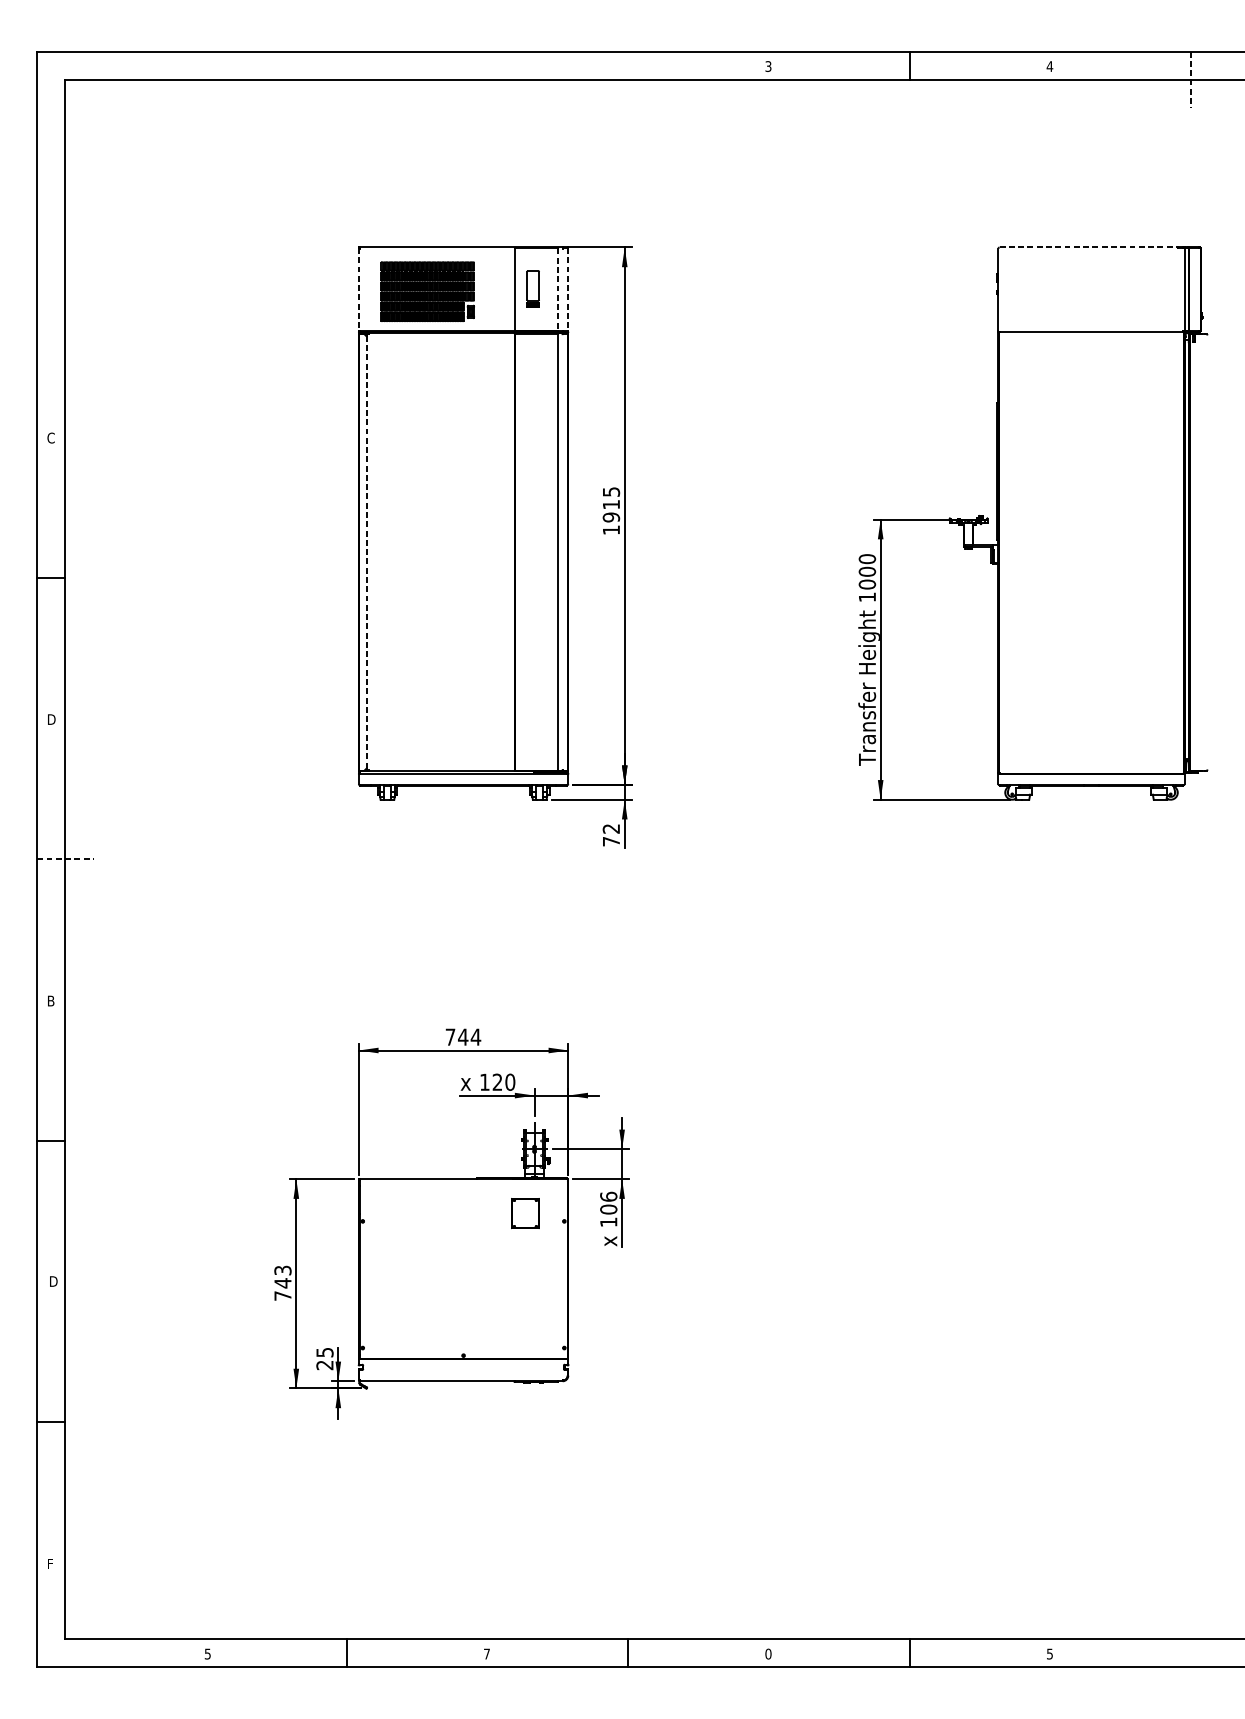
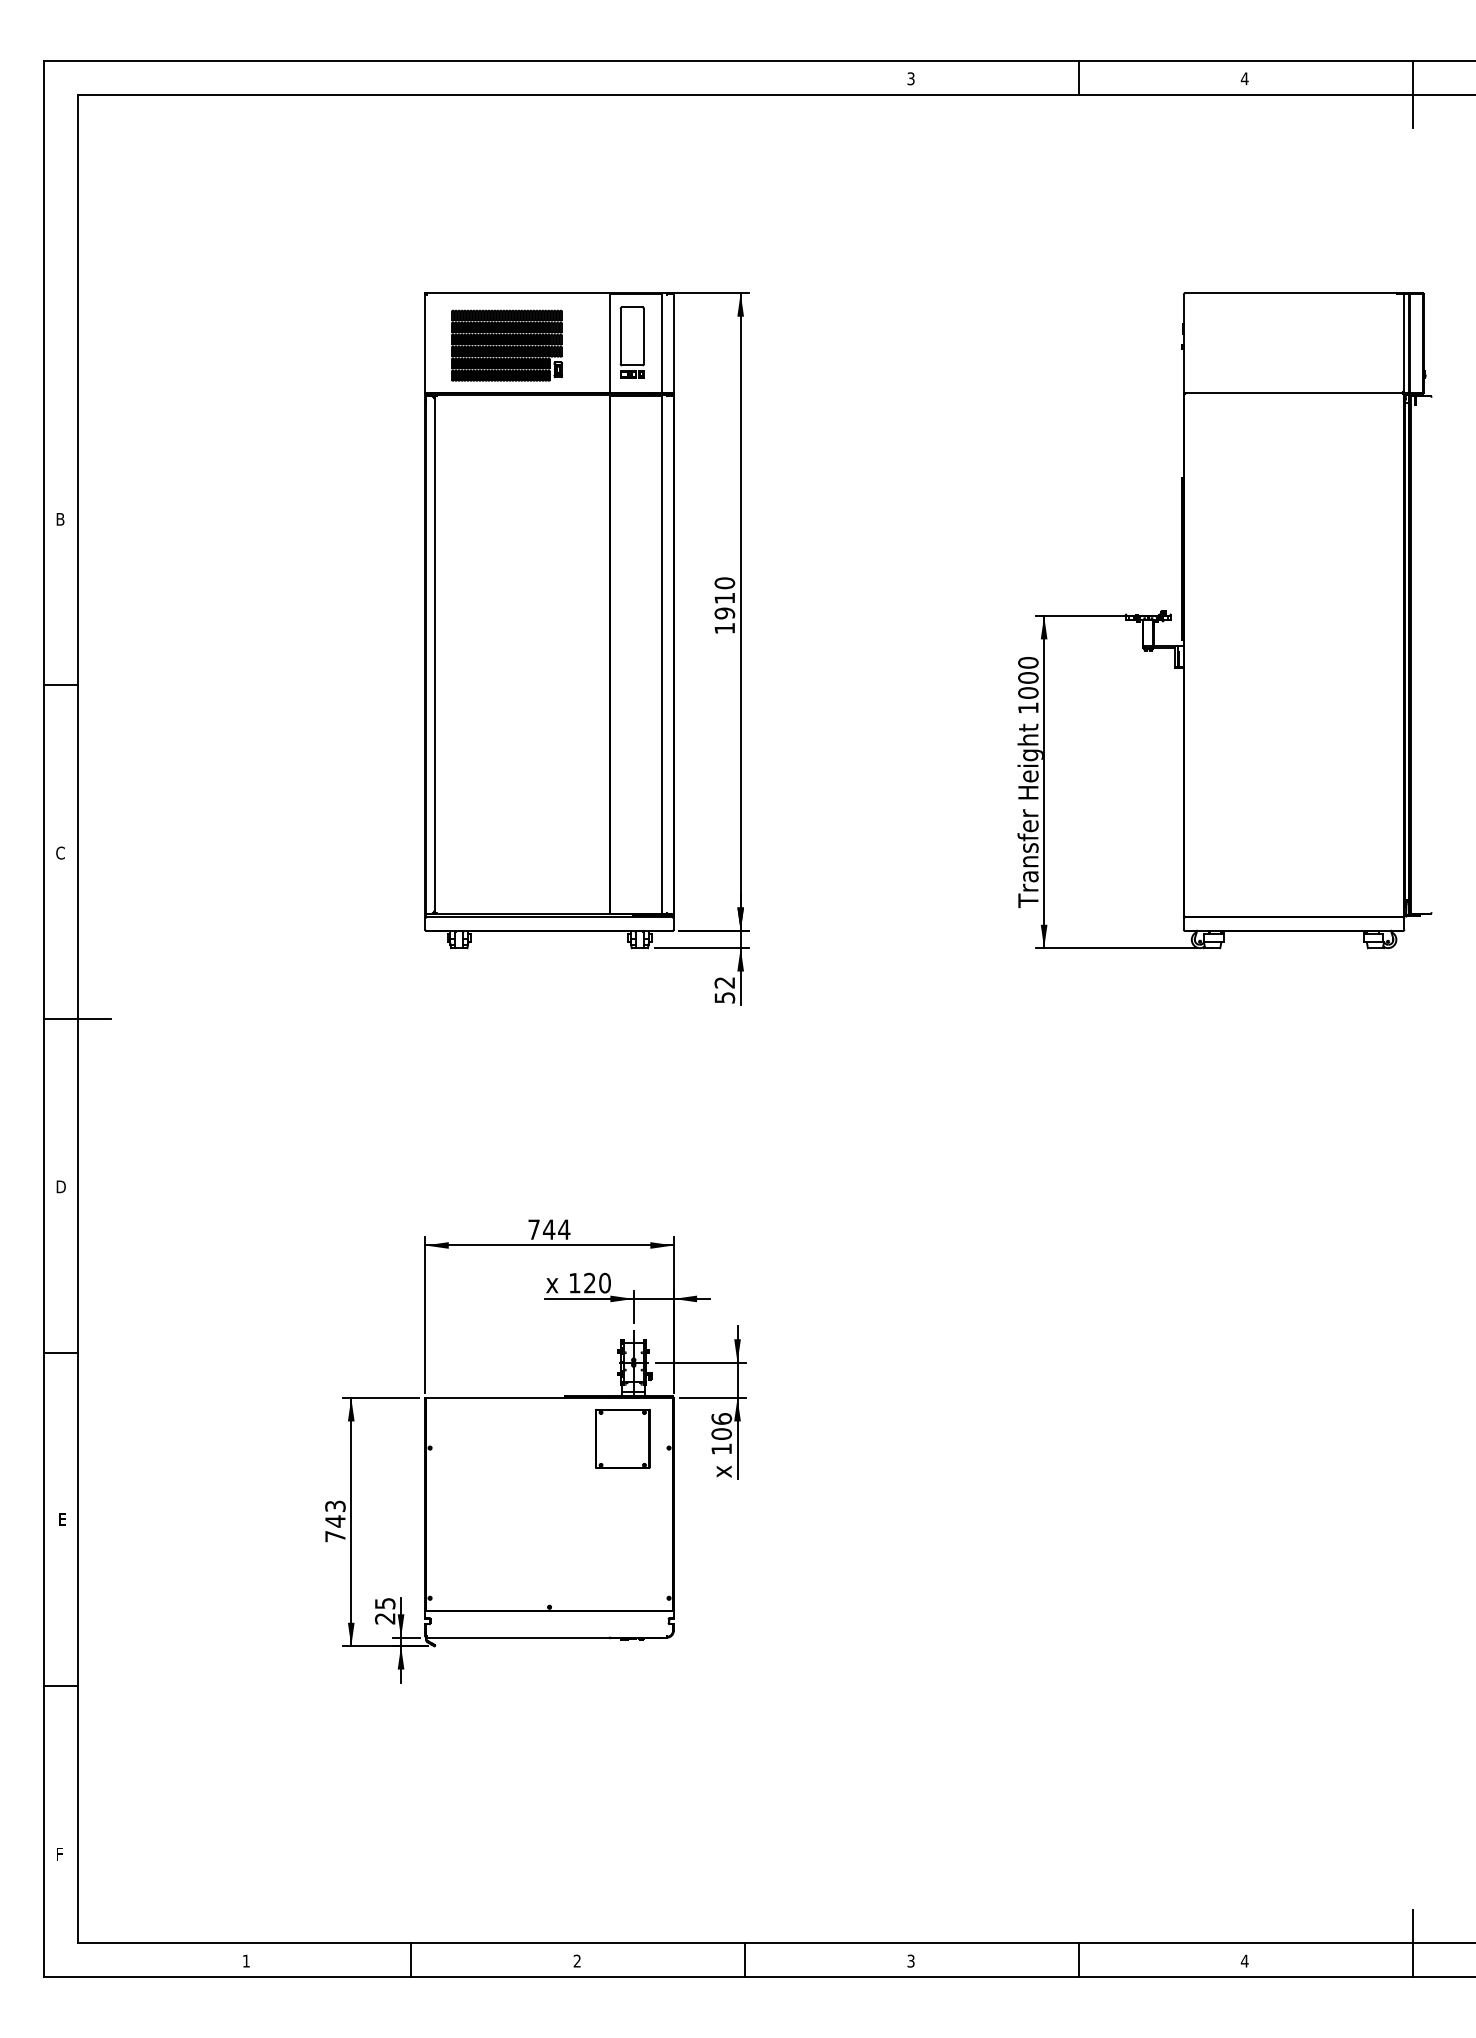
line: (1191, 80) -> (1412, 95), dashed -> solid
line: (1088, 247) -> (1290, 293), dashed -> solid
part: (532, 288) -> (631, 342), size x1.67
line: (358, 289) -> (425, 343), dashed -> solid
line: (558, 289) -> (662, 343), dashed -> solid
line: (568, 289) -> (673, 343), dashed -> solid
text: (51, 437) -> (60, 518), C -> B
text: (611, 492) -> (724, 583), 1915 -> 1910
line: (367, 552) -> (435, 654), dashed -> solid
text: (51, 719) -> (60, 852), D -> C
text: (611, 841) -> (724, 997), 72 -> 52
line: (66, 859) -> (78, 1019), dashed -> solid
text: (51, 1000) -> (61, 1186), B -> D
part: (525, 1213) -> (622, 1438), size x1.67
text: (53, 1281) -> (63, 1519), D -> E
line: (1191, 1639) -> (1412, 1943), added
text: (207, 1653) -> (245, 1960), 5 -> 1
text: (486, 1653) -> (576, 1960), 7 -> 2
text: (767, 1653) -> (910, 1960), 0 -> 3
text: (1049, 1653) -> (1244, 1960), 5 -> 4

